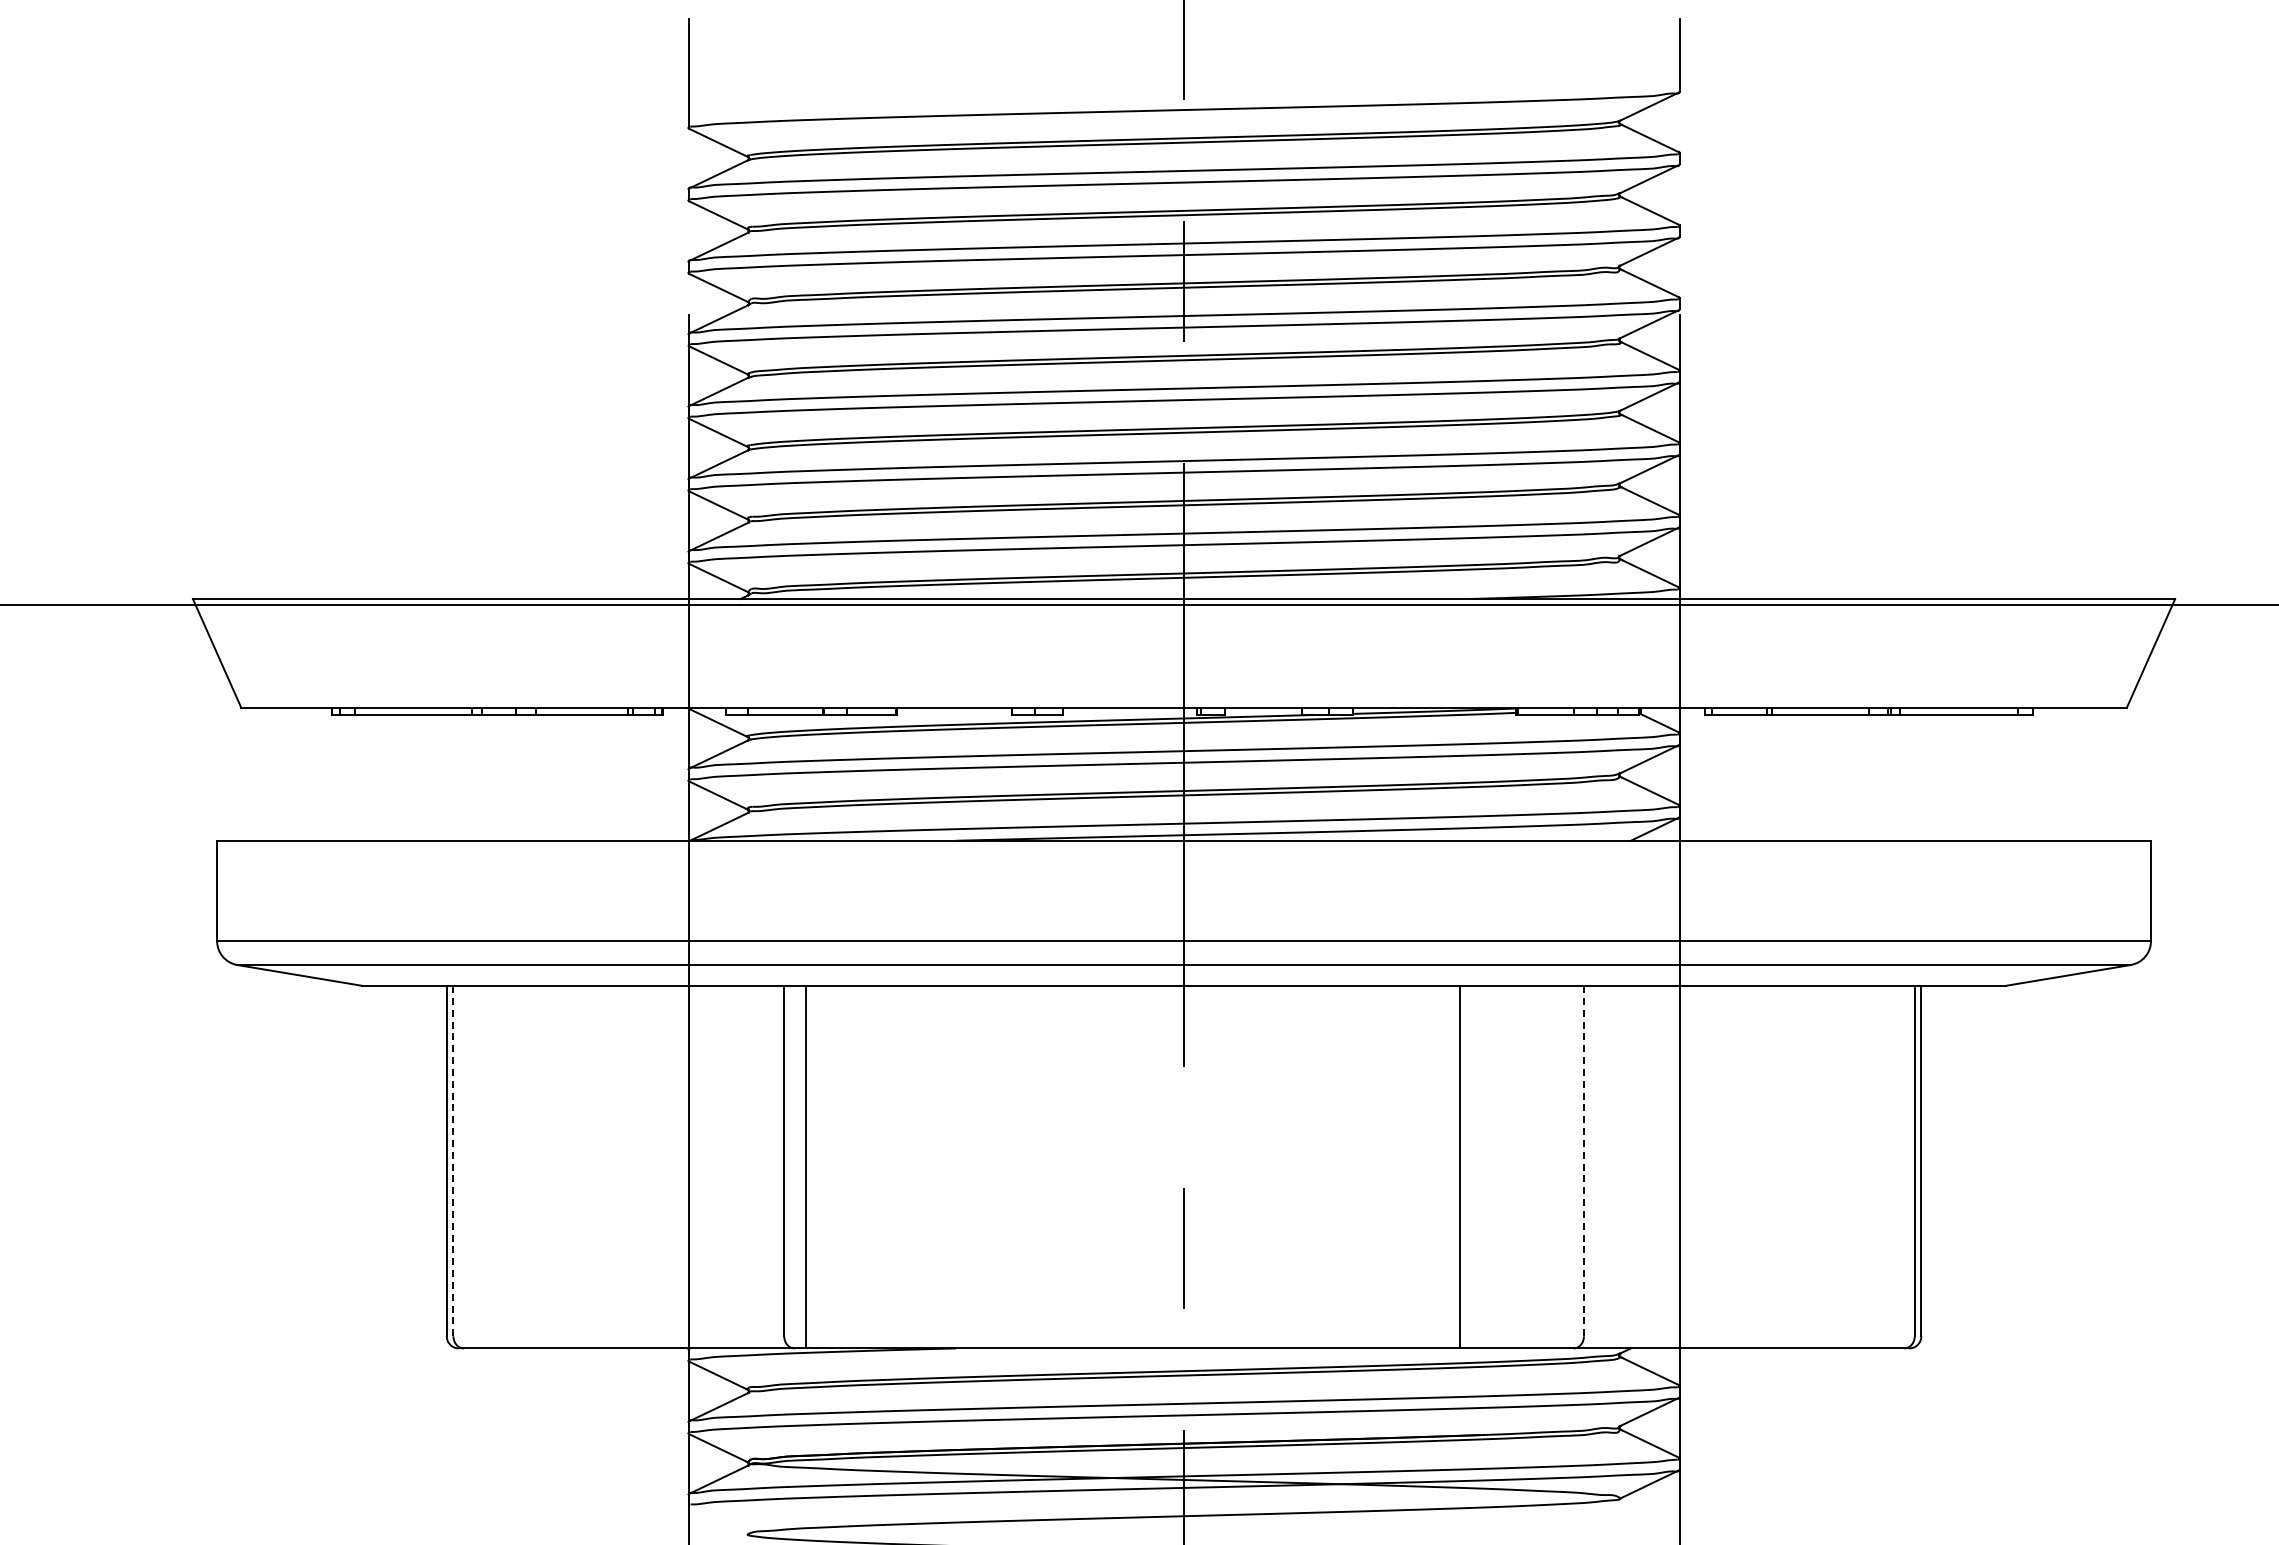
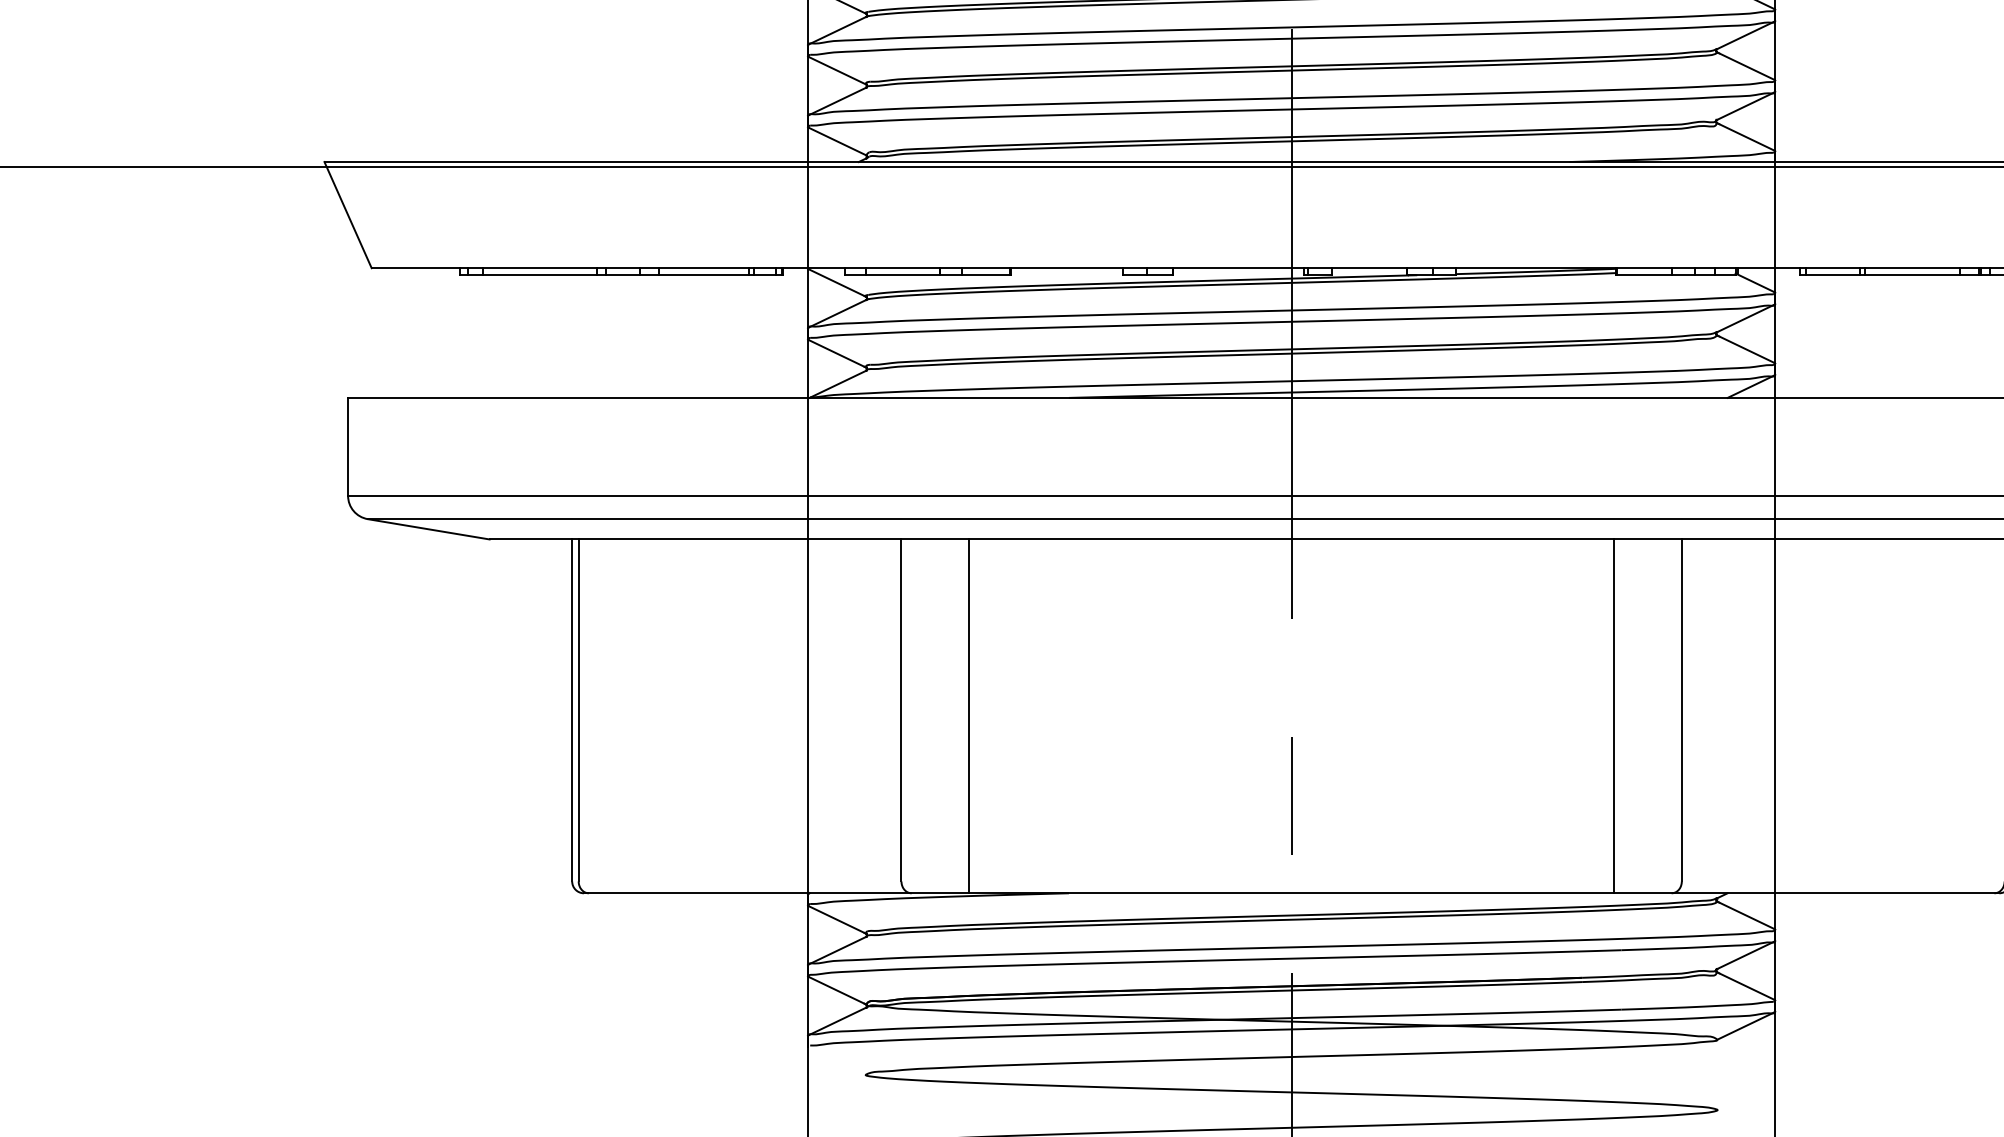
line: (453, 1160) -> (578, 709), dashed -> solid
line: (1583, 1160) -> (1681, 709), dashed -> solid
line: (806, 1166) -> (969, 715), moved
line: (1459, 1166) -> (1614, 715), moved

